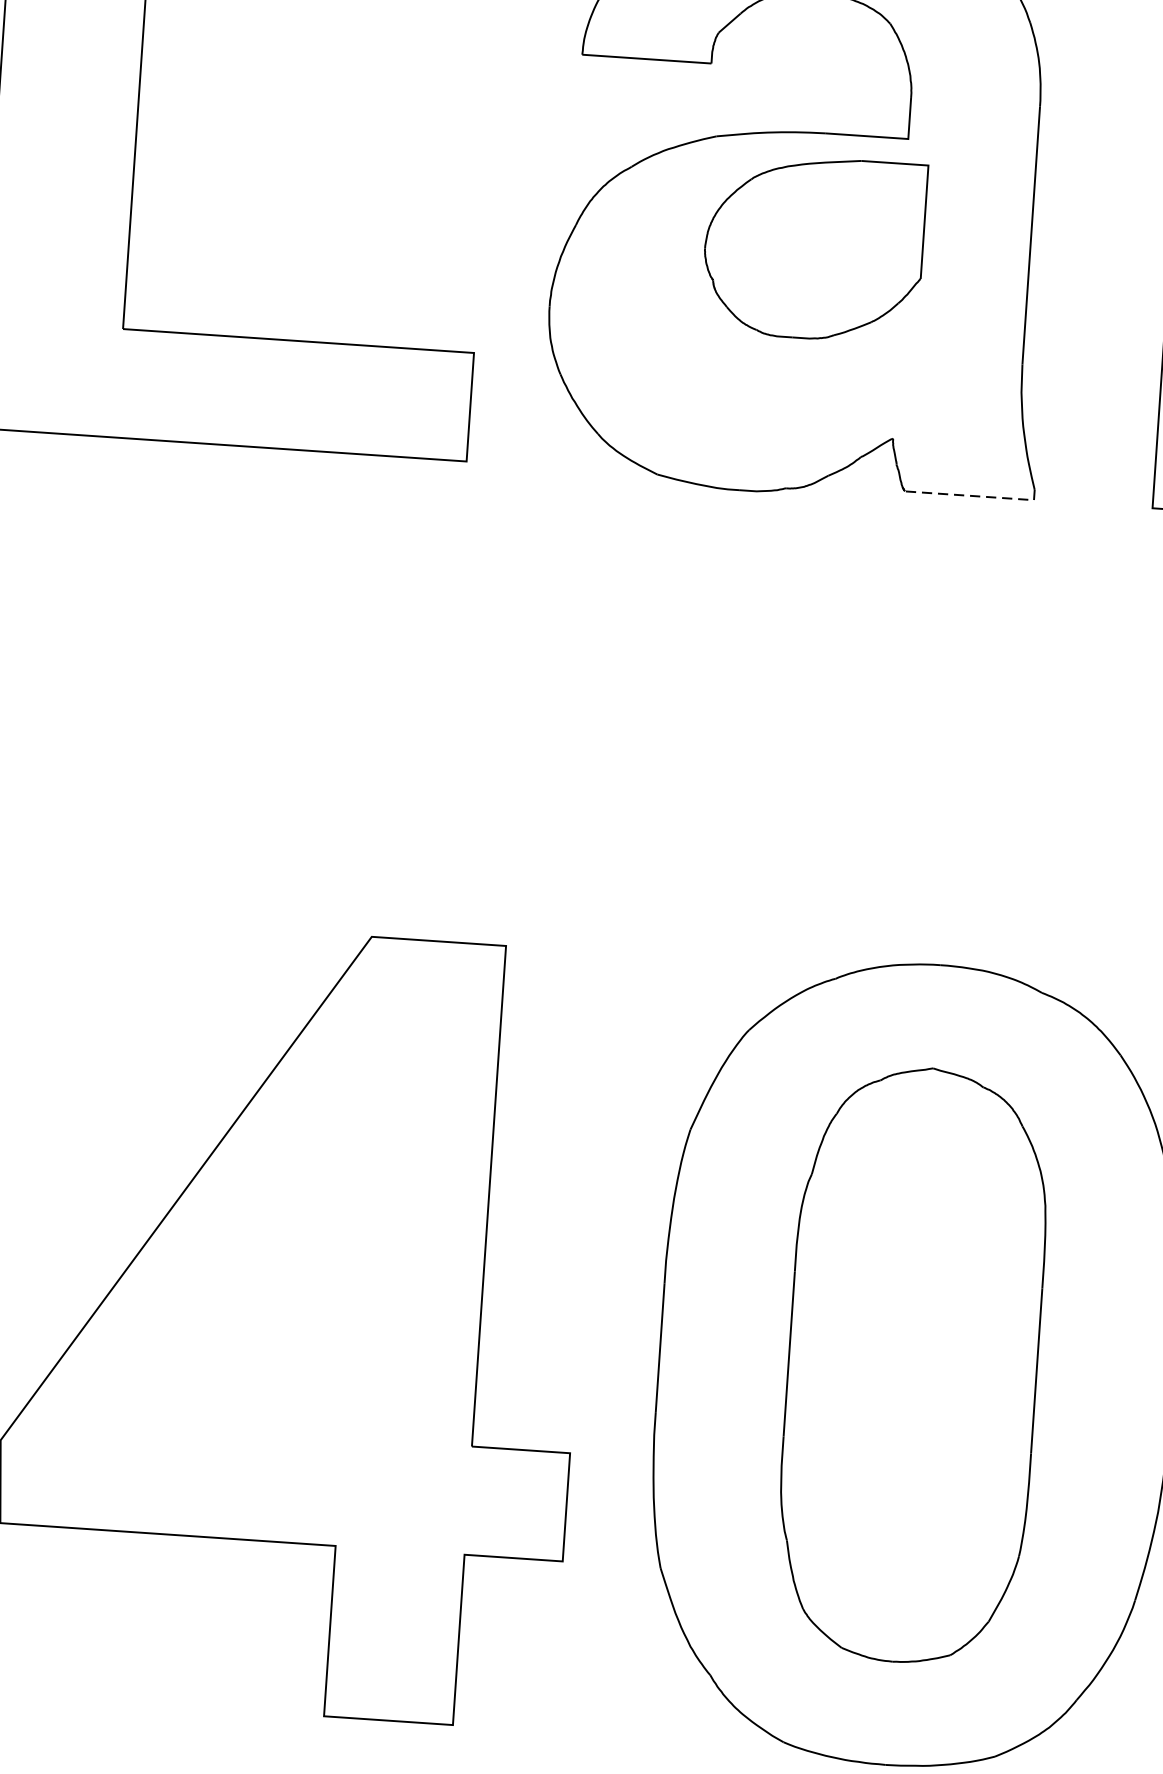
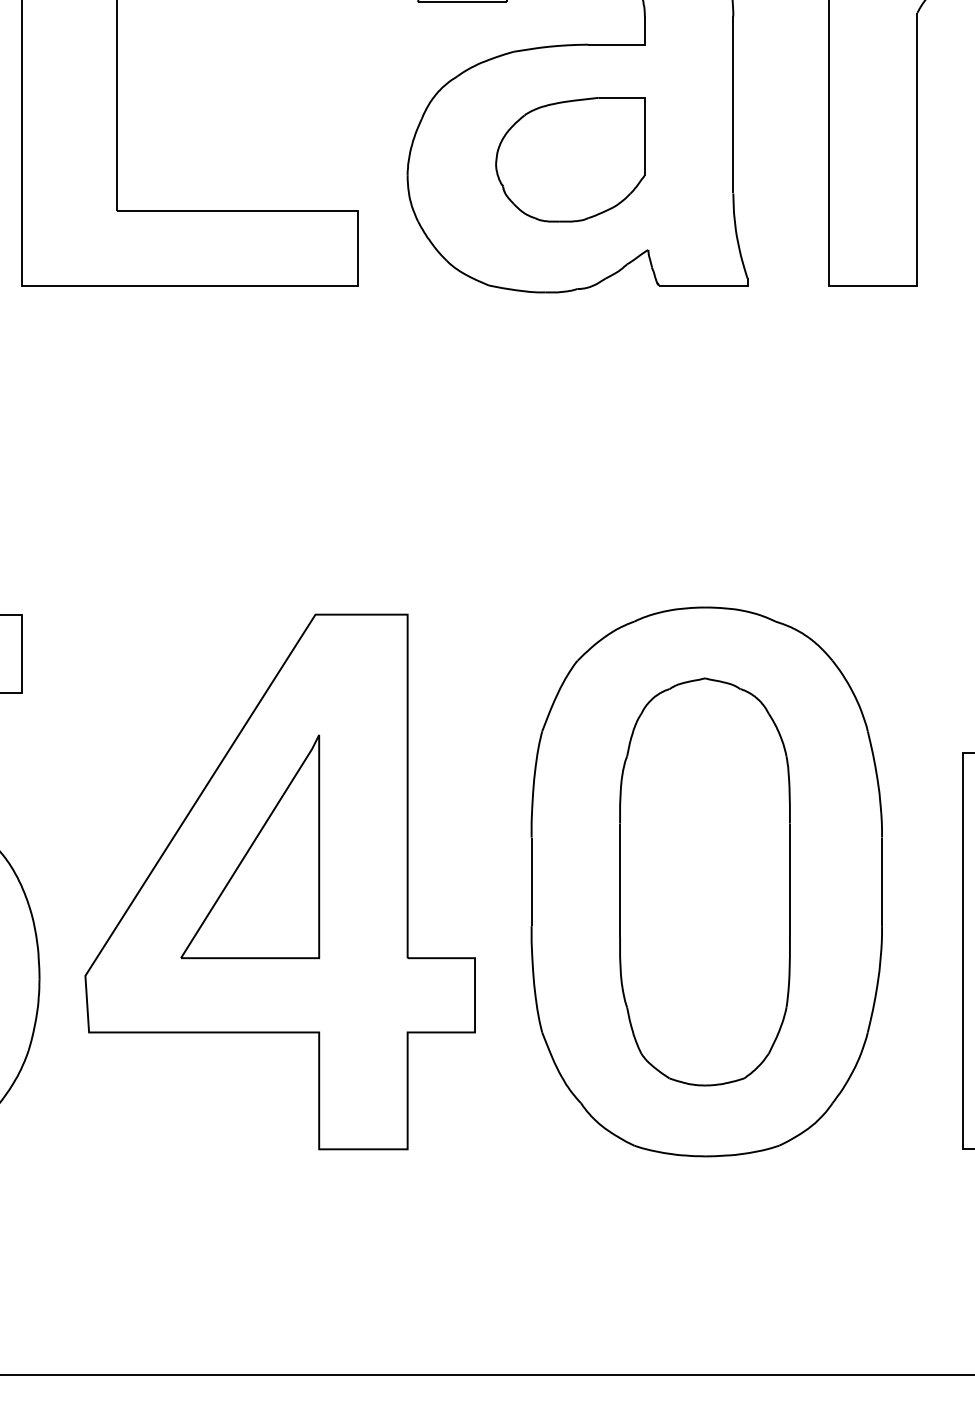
part: (814, 247) -> (570, 159), moved
line: (975, 496) -> (707, 285), dashed -> solid
part: (254, 1268) -> (250, 846), added

